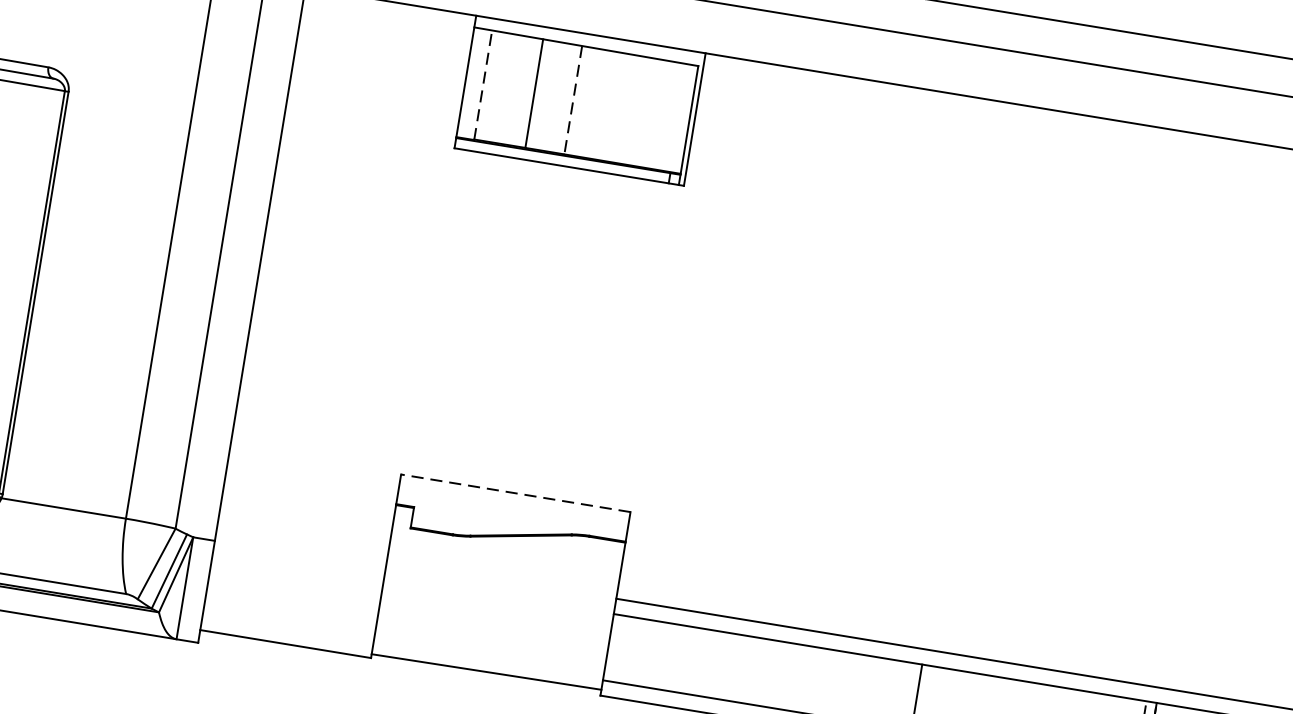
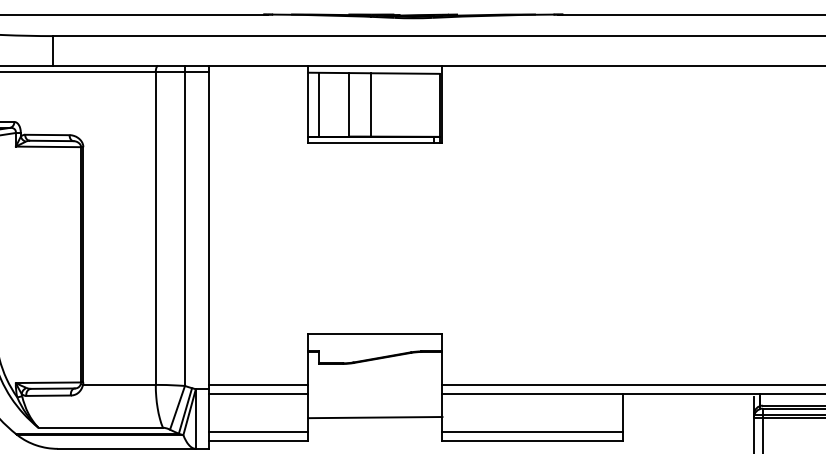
line: (482, 84) -> (318, 104), dashed -> solid
line: (573, 99) -> (371, 104), dashed -> solid
line: (514, 493) -> (374, 334), dashed -> solid
line: (301, 546) -> (258, 384), added
line: (299, 562) -> (258, 393), added
line: (288, 628) -> (258, 432), added
line: (486, 671) -> (375, 417), moved

